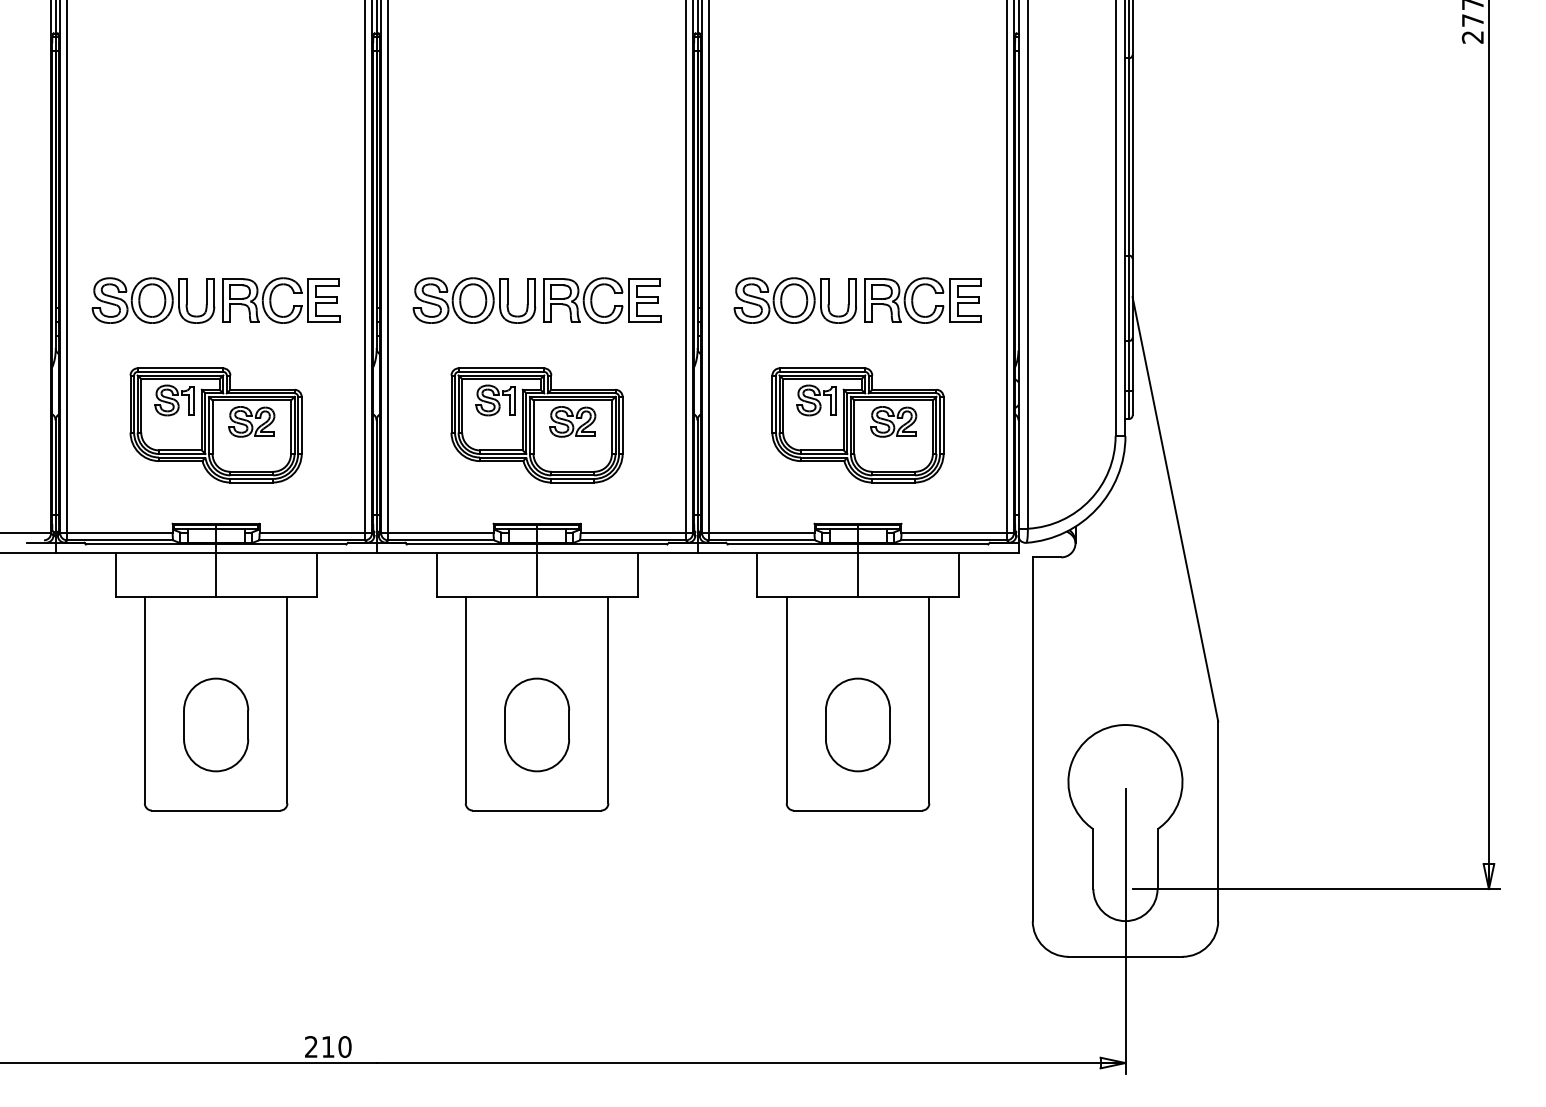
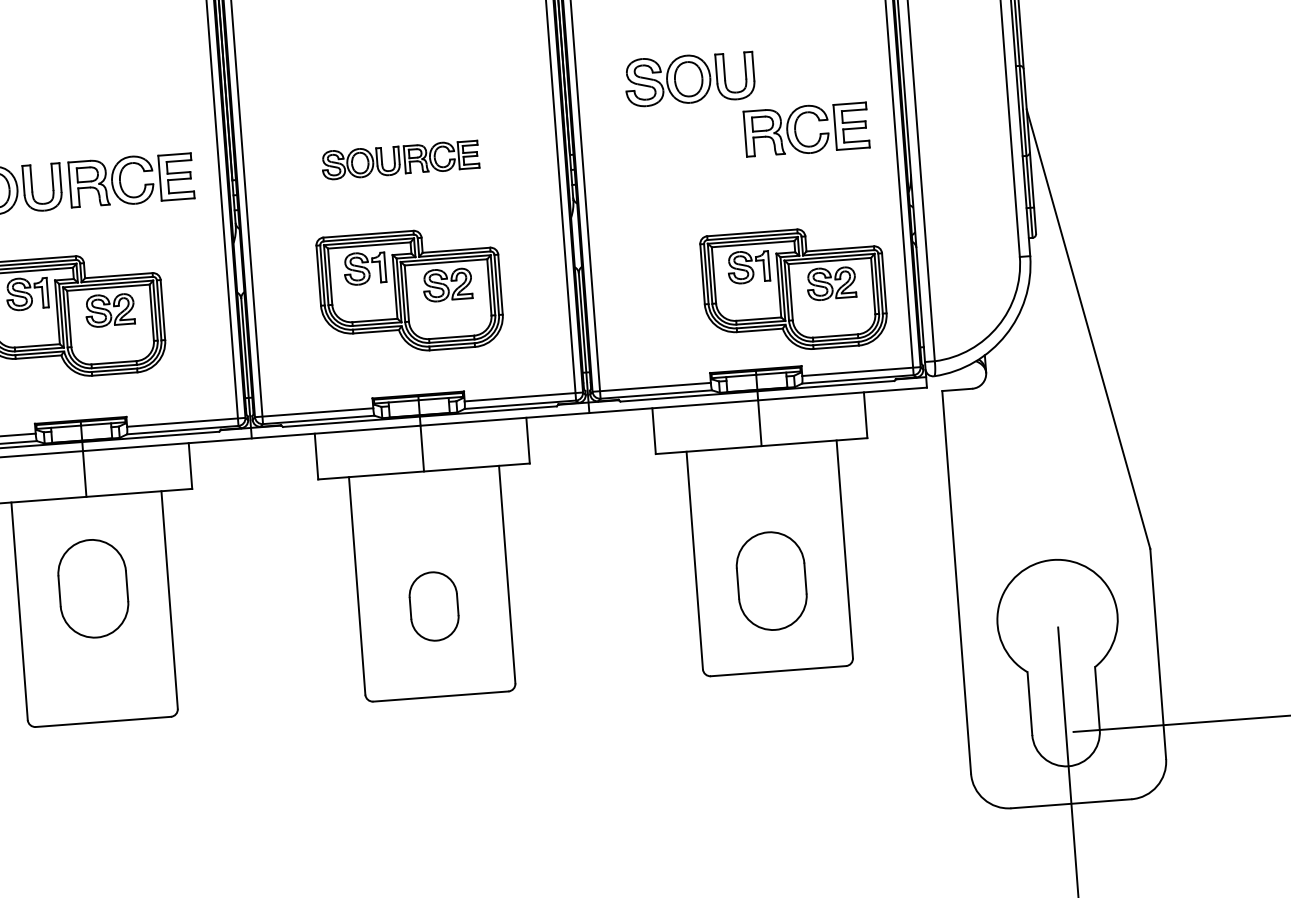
part: (536, 300) -> (399, 160), size x0.6
part: (794, 300) -> (689, 79), moved
part: (857, 425) -> (793, 290), moved
part: (216, 724) -> (93, 588), moved
part: (536, 724) -> (433, 606), size x0.7

